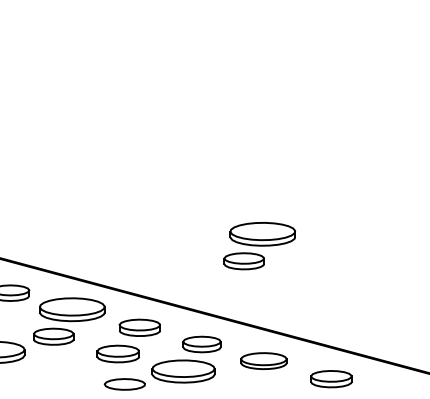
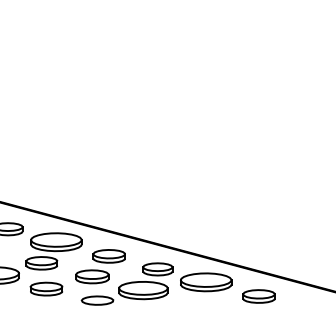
part: (259, 246) -> (202, 192), removed
part: (264, 361) -> (206, 282), size x1.43
part: (59, 368) -> (46, 288), added

